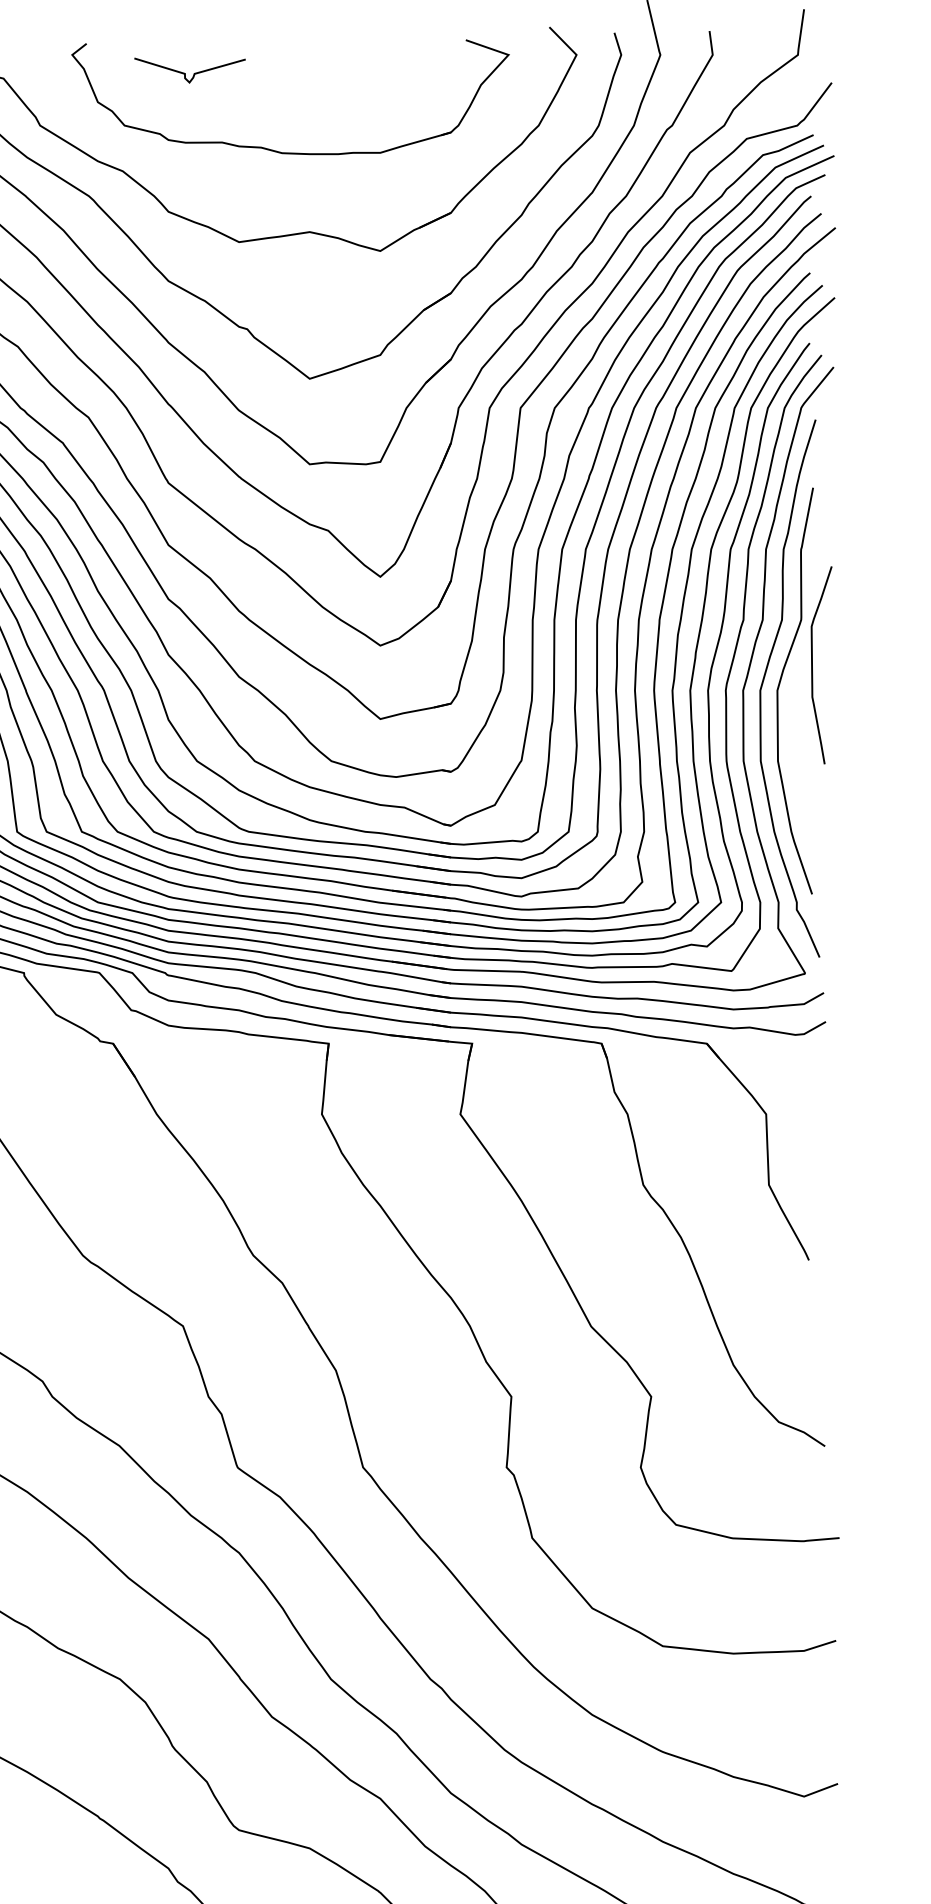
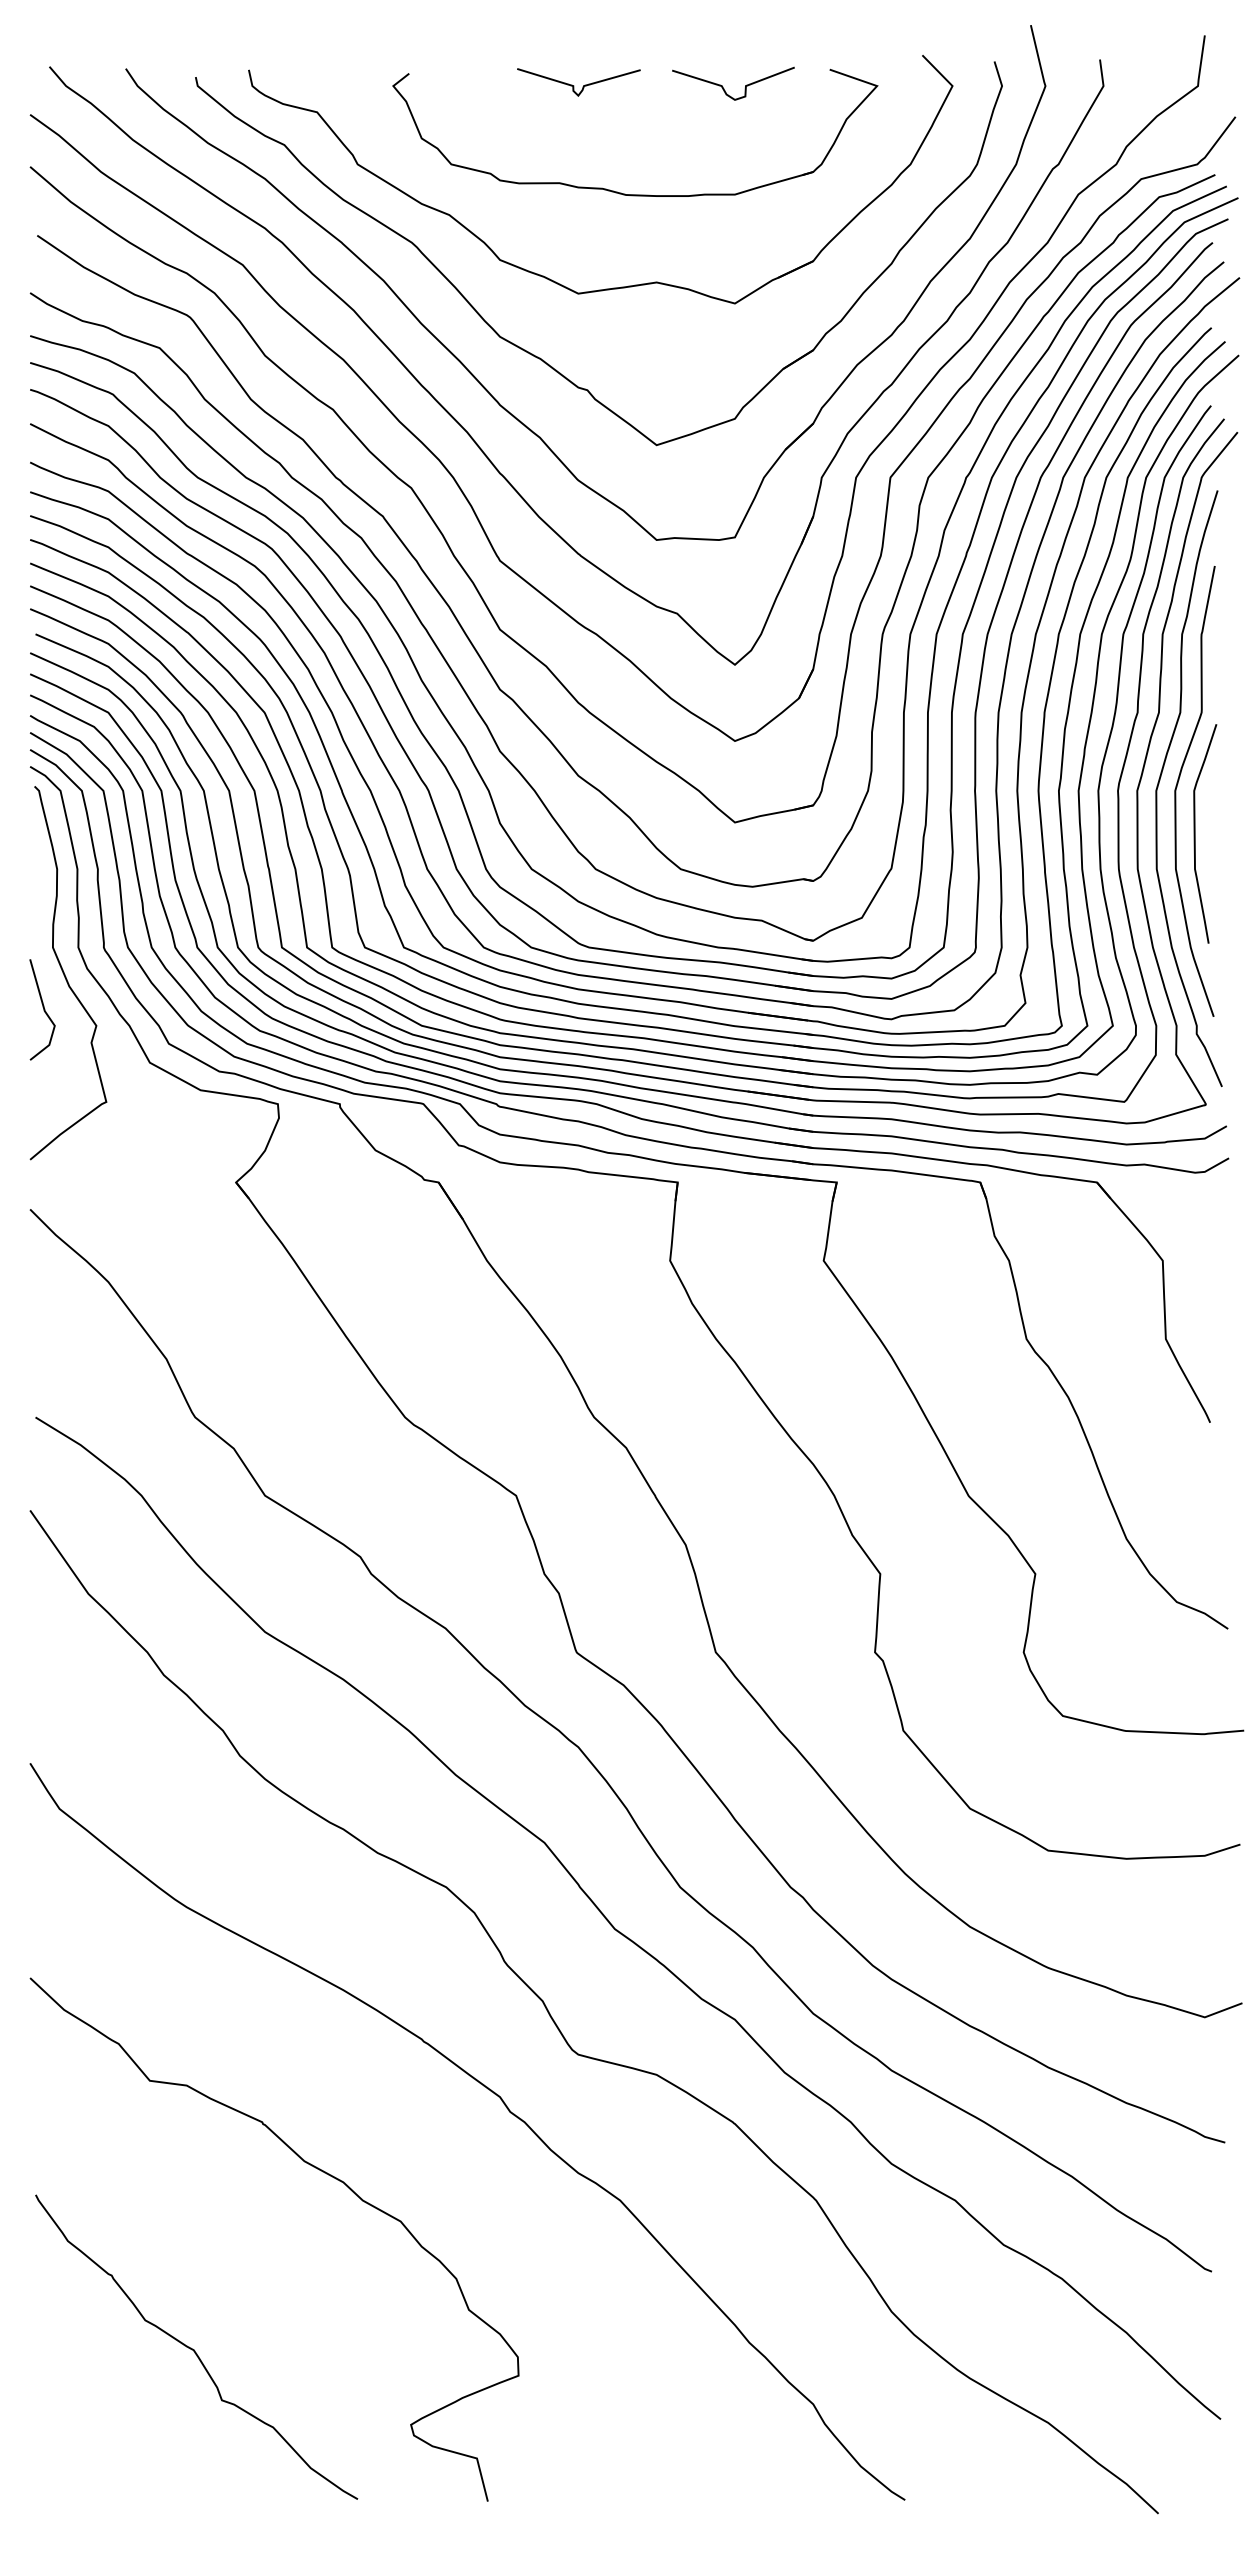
curve: (370, 57) -> (724, 88), added
curve: (186, 73) -> (574, 85), moved
curve: (812, 664) -> (1195, 833), moved

